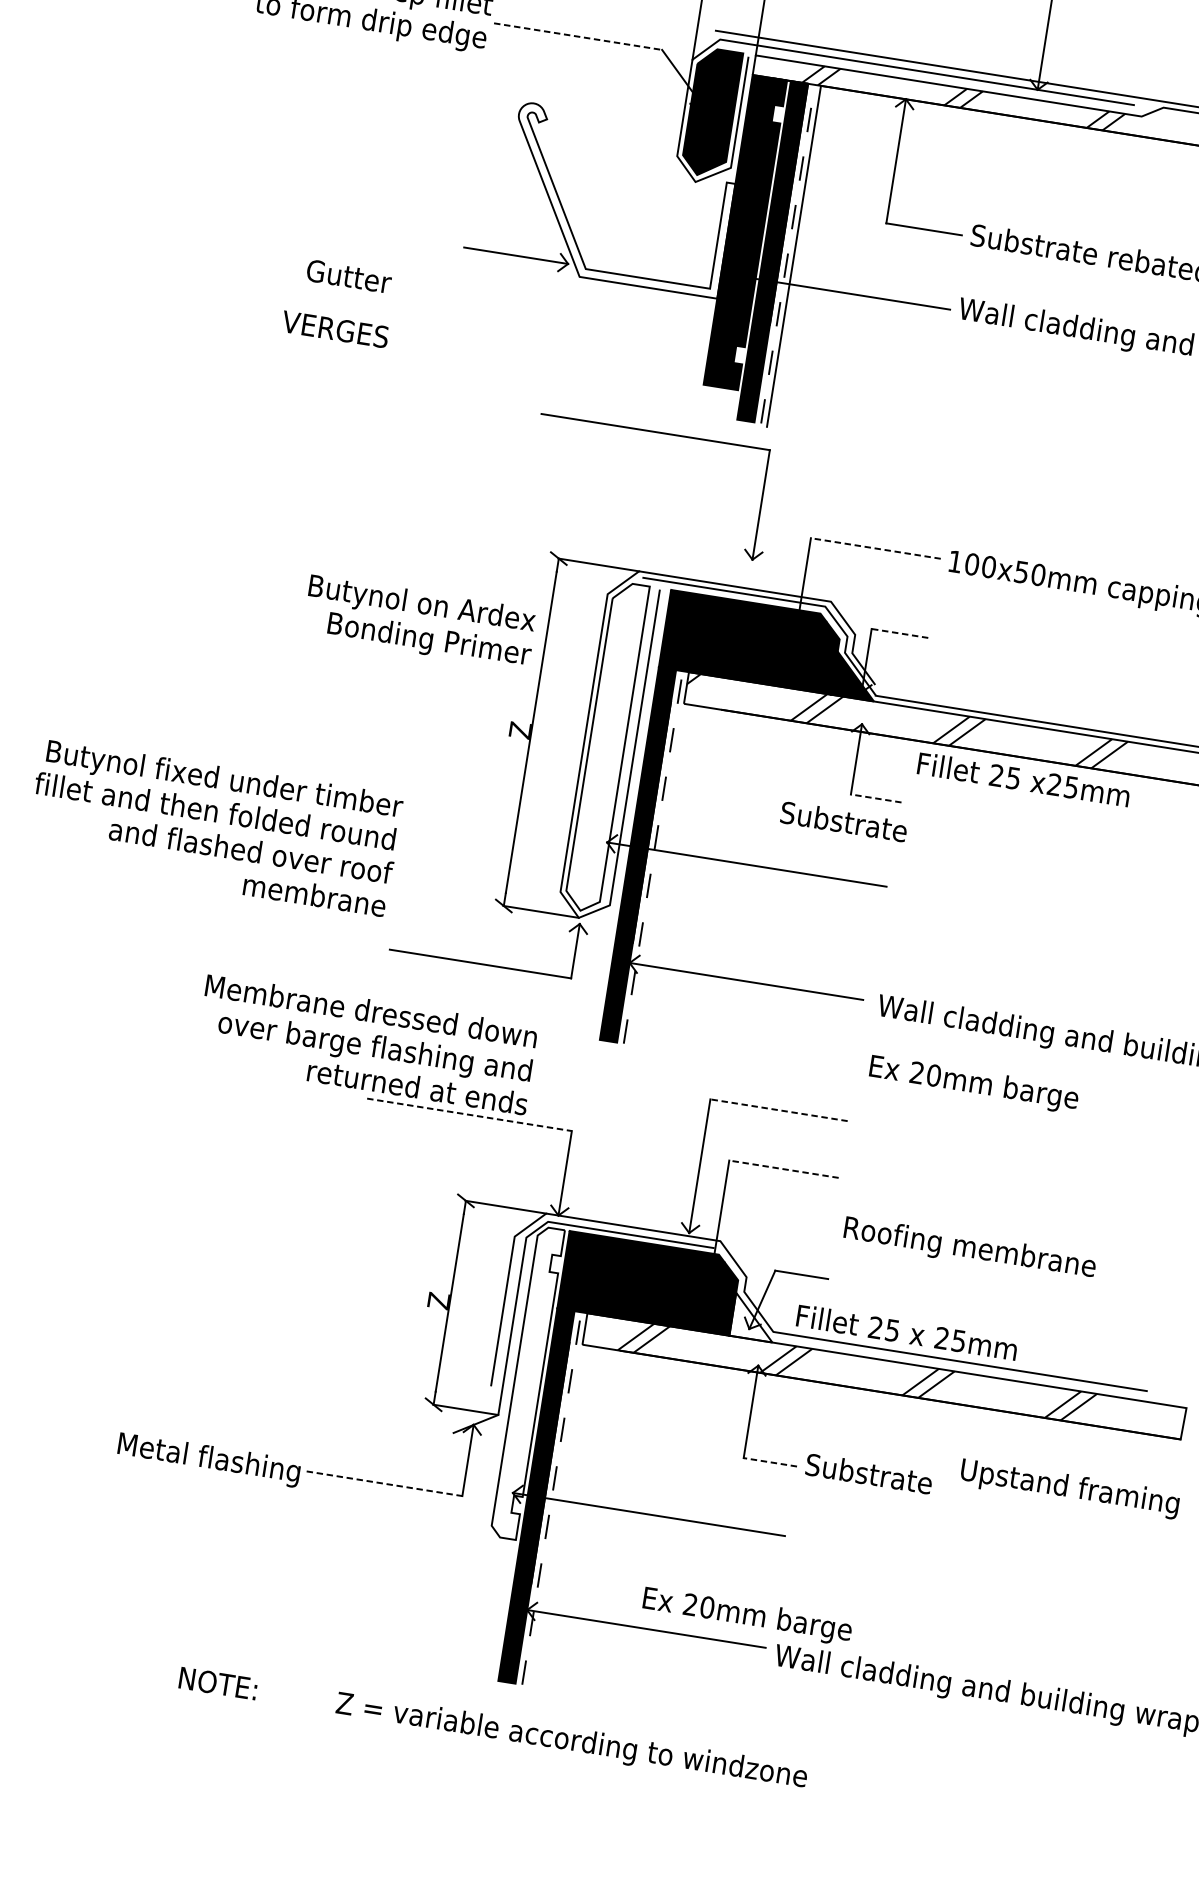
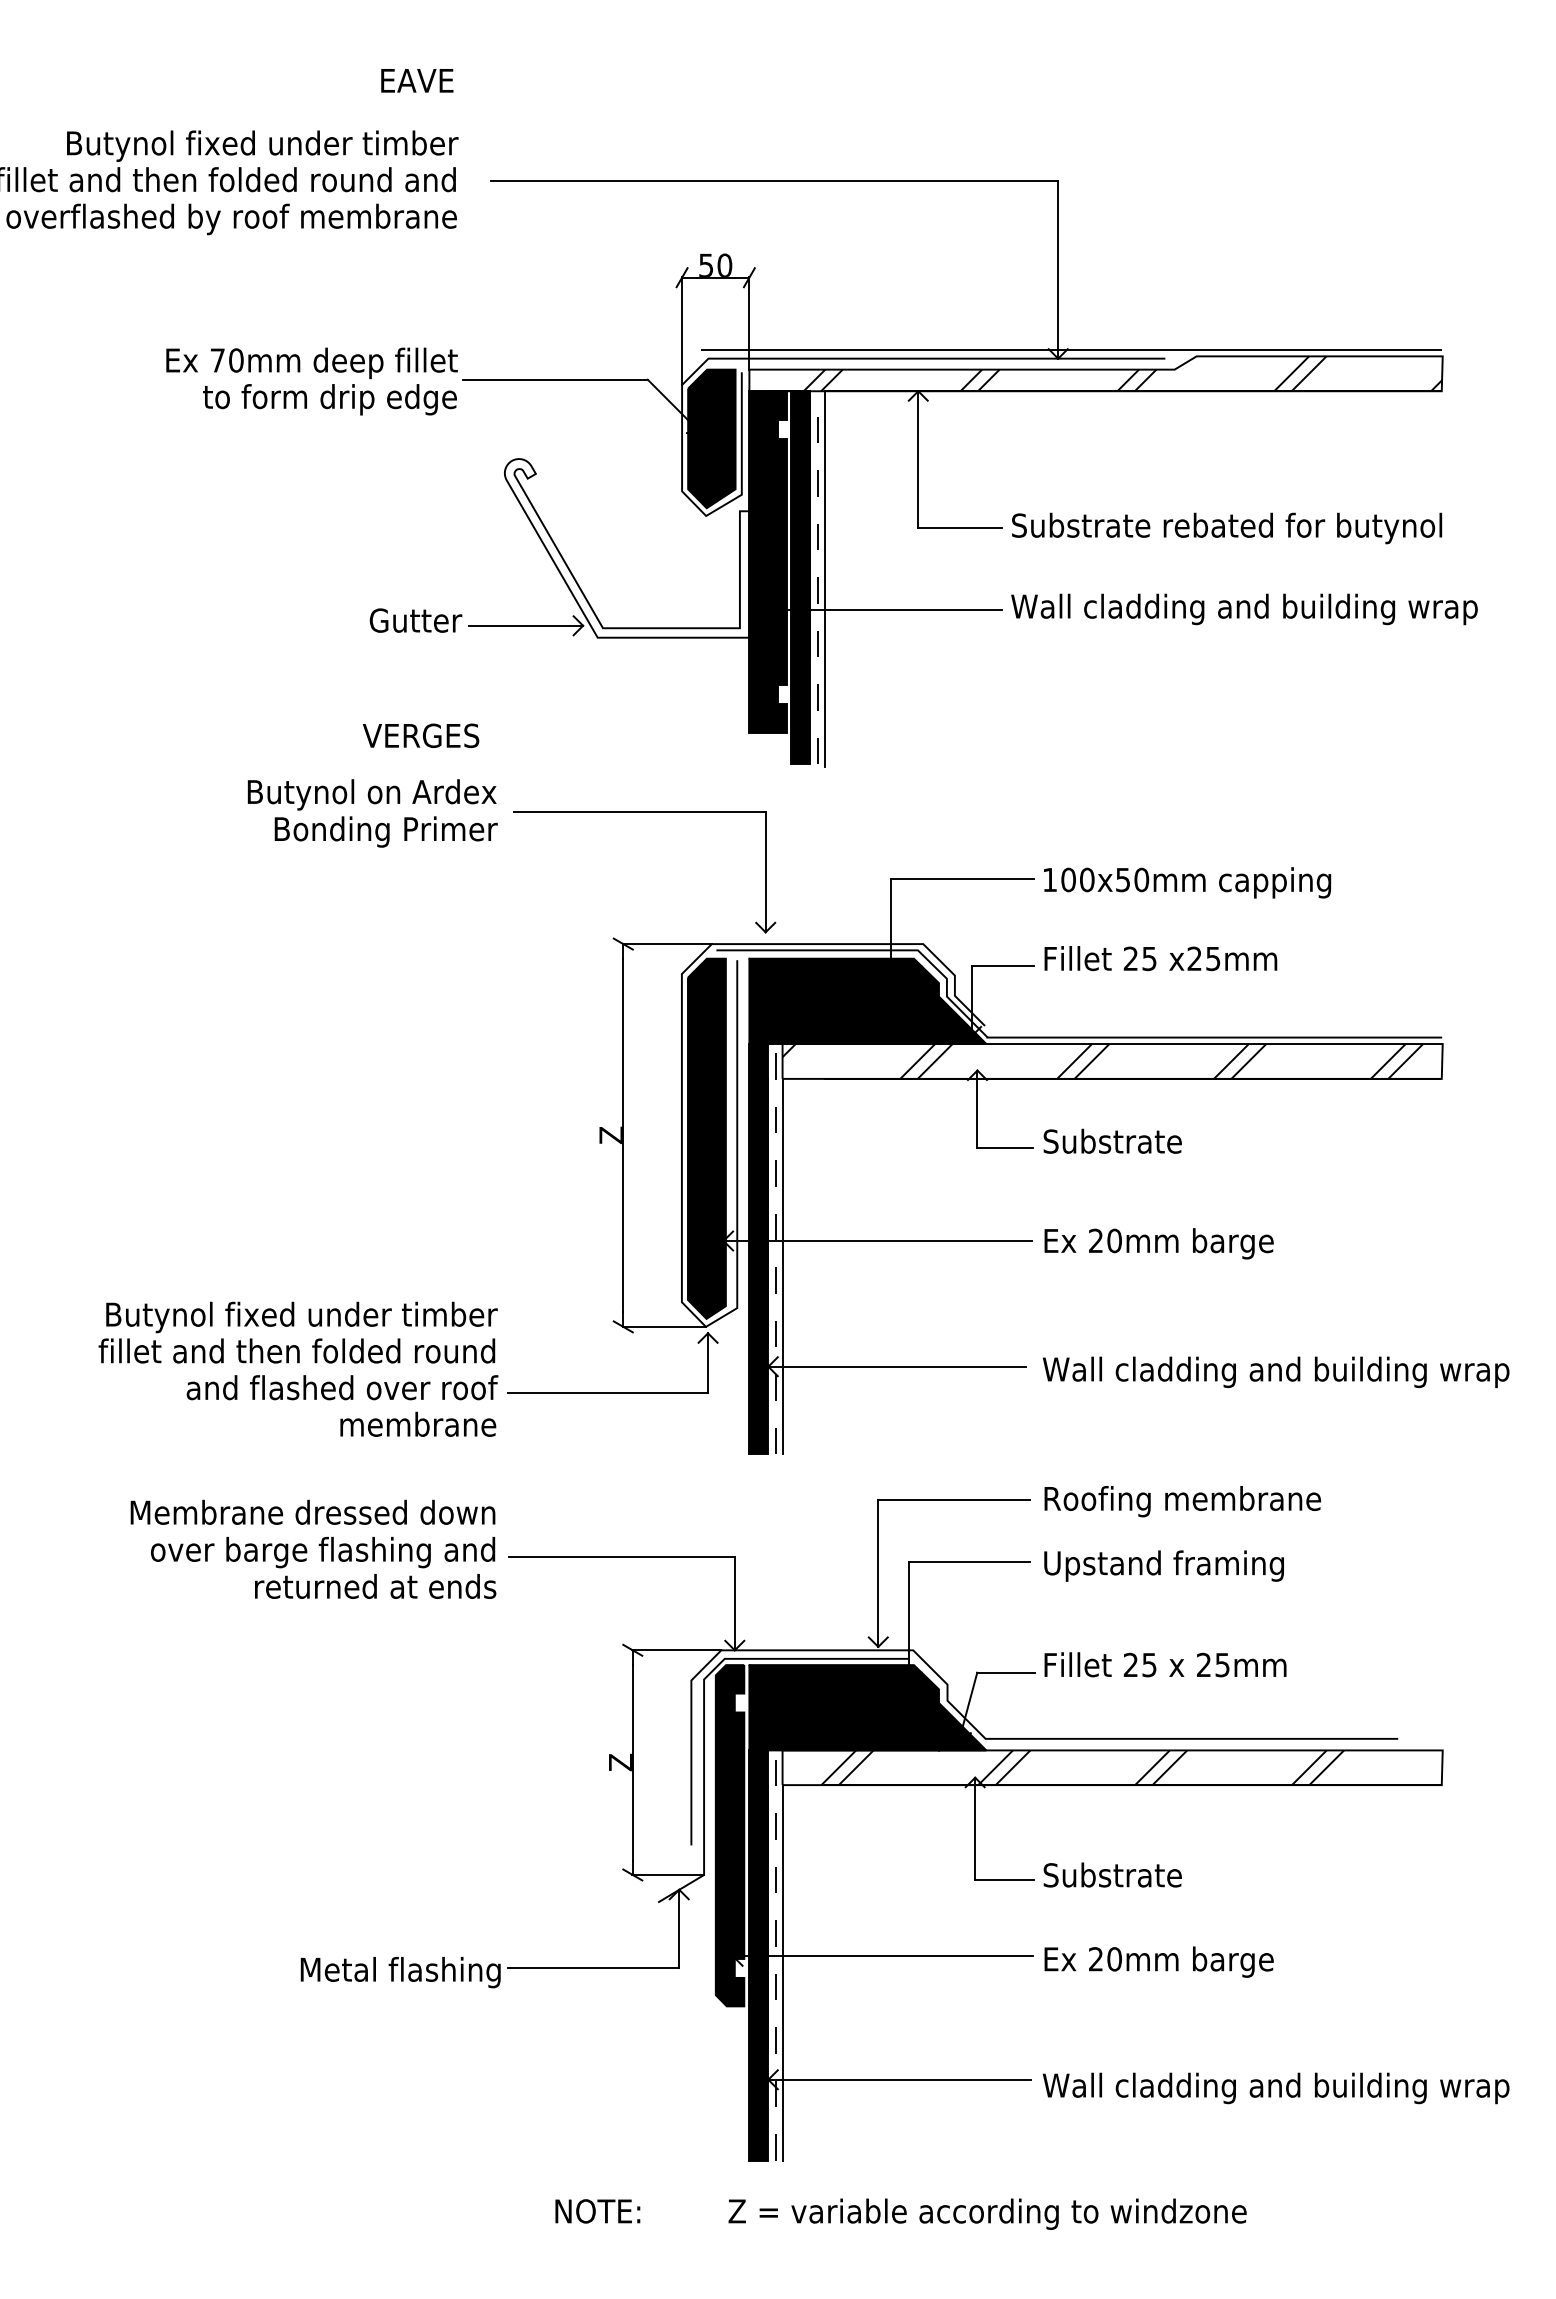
line: (578, 36) -> (555, 379), dashed -> solid
text: (348, 276) -> (415, 620), moved
text: (334, 329) -> (420, 735), moved
part: (659, 433) -> (644, 812), moved
line: (875, 548) -> (962, 879), dashed -> solid
text: (419, 622) -> (372, 813), moved
line: (899, 633) -> (1002, 966), dashed -> solid
fill: (606, 746) -> (706, 1138), added
text: (1023, 779) -> (1160, 958), moved
line: (876, 798) -> (1005, 1147), dashed -> solid
text: (843, 820) -> (1112, 1140), moved
text: (214, 827) -> (298, 1368), moved
line: (656, 874) -> (782, 1266), added
text: (366, 1043) -> (313, 1548), moved
text: (973, 1084) -> (1158, 1243), moved
line: (778, 1110) -> (953, 1499), dashed -> solid
line: (469, 1115) -> (621, 1557), dashed -> solid
line: (783, 1169) -> (968, 1562), dashed -> solid
text: (969, 1249) -> (1182, 1501), moved
fill: (754, 1317) -> (962, 1726), added
text: (907, 1332) -> (1165, 1664), moved
fill: (527, 1382) -> (729, 1835), added
line: (770, 1462) -> (1004, 1879), dashed -> solid
line: (384, 1483) -> (593, 1968), dashed -> solid
text: (1069, 1488) -> (1163, 1565), moved
line: (555, 1514) -> (782, 1972), added
text: (746, 1615) -> (1158, 1961), moved
text: (492, 1729) -> (900, 2213), moved

